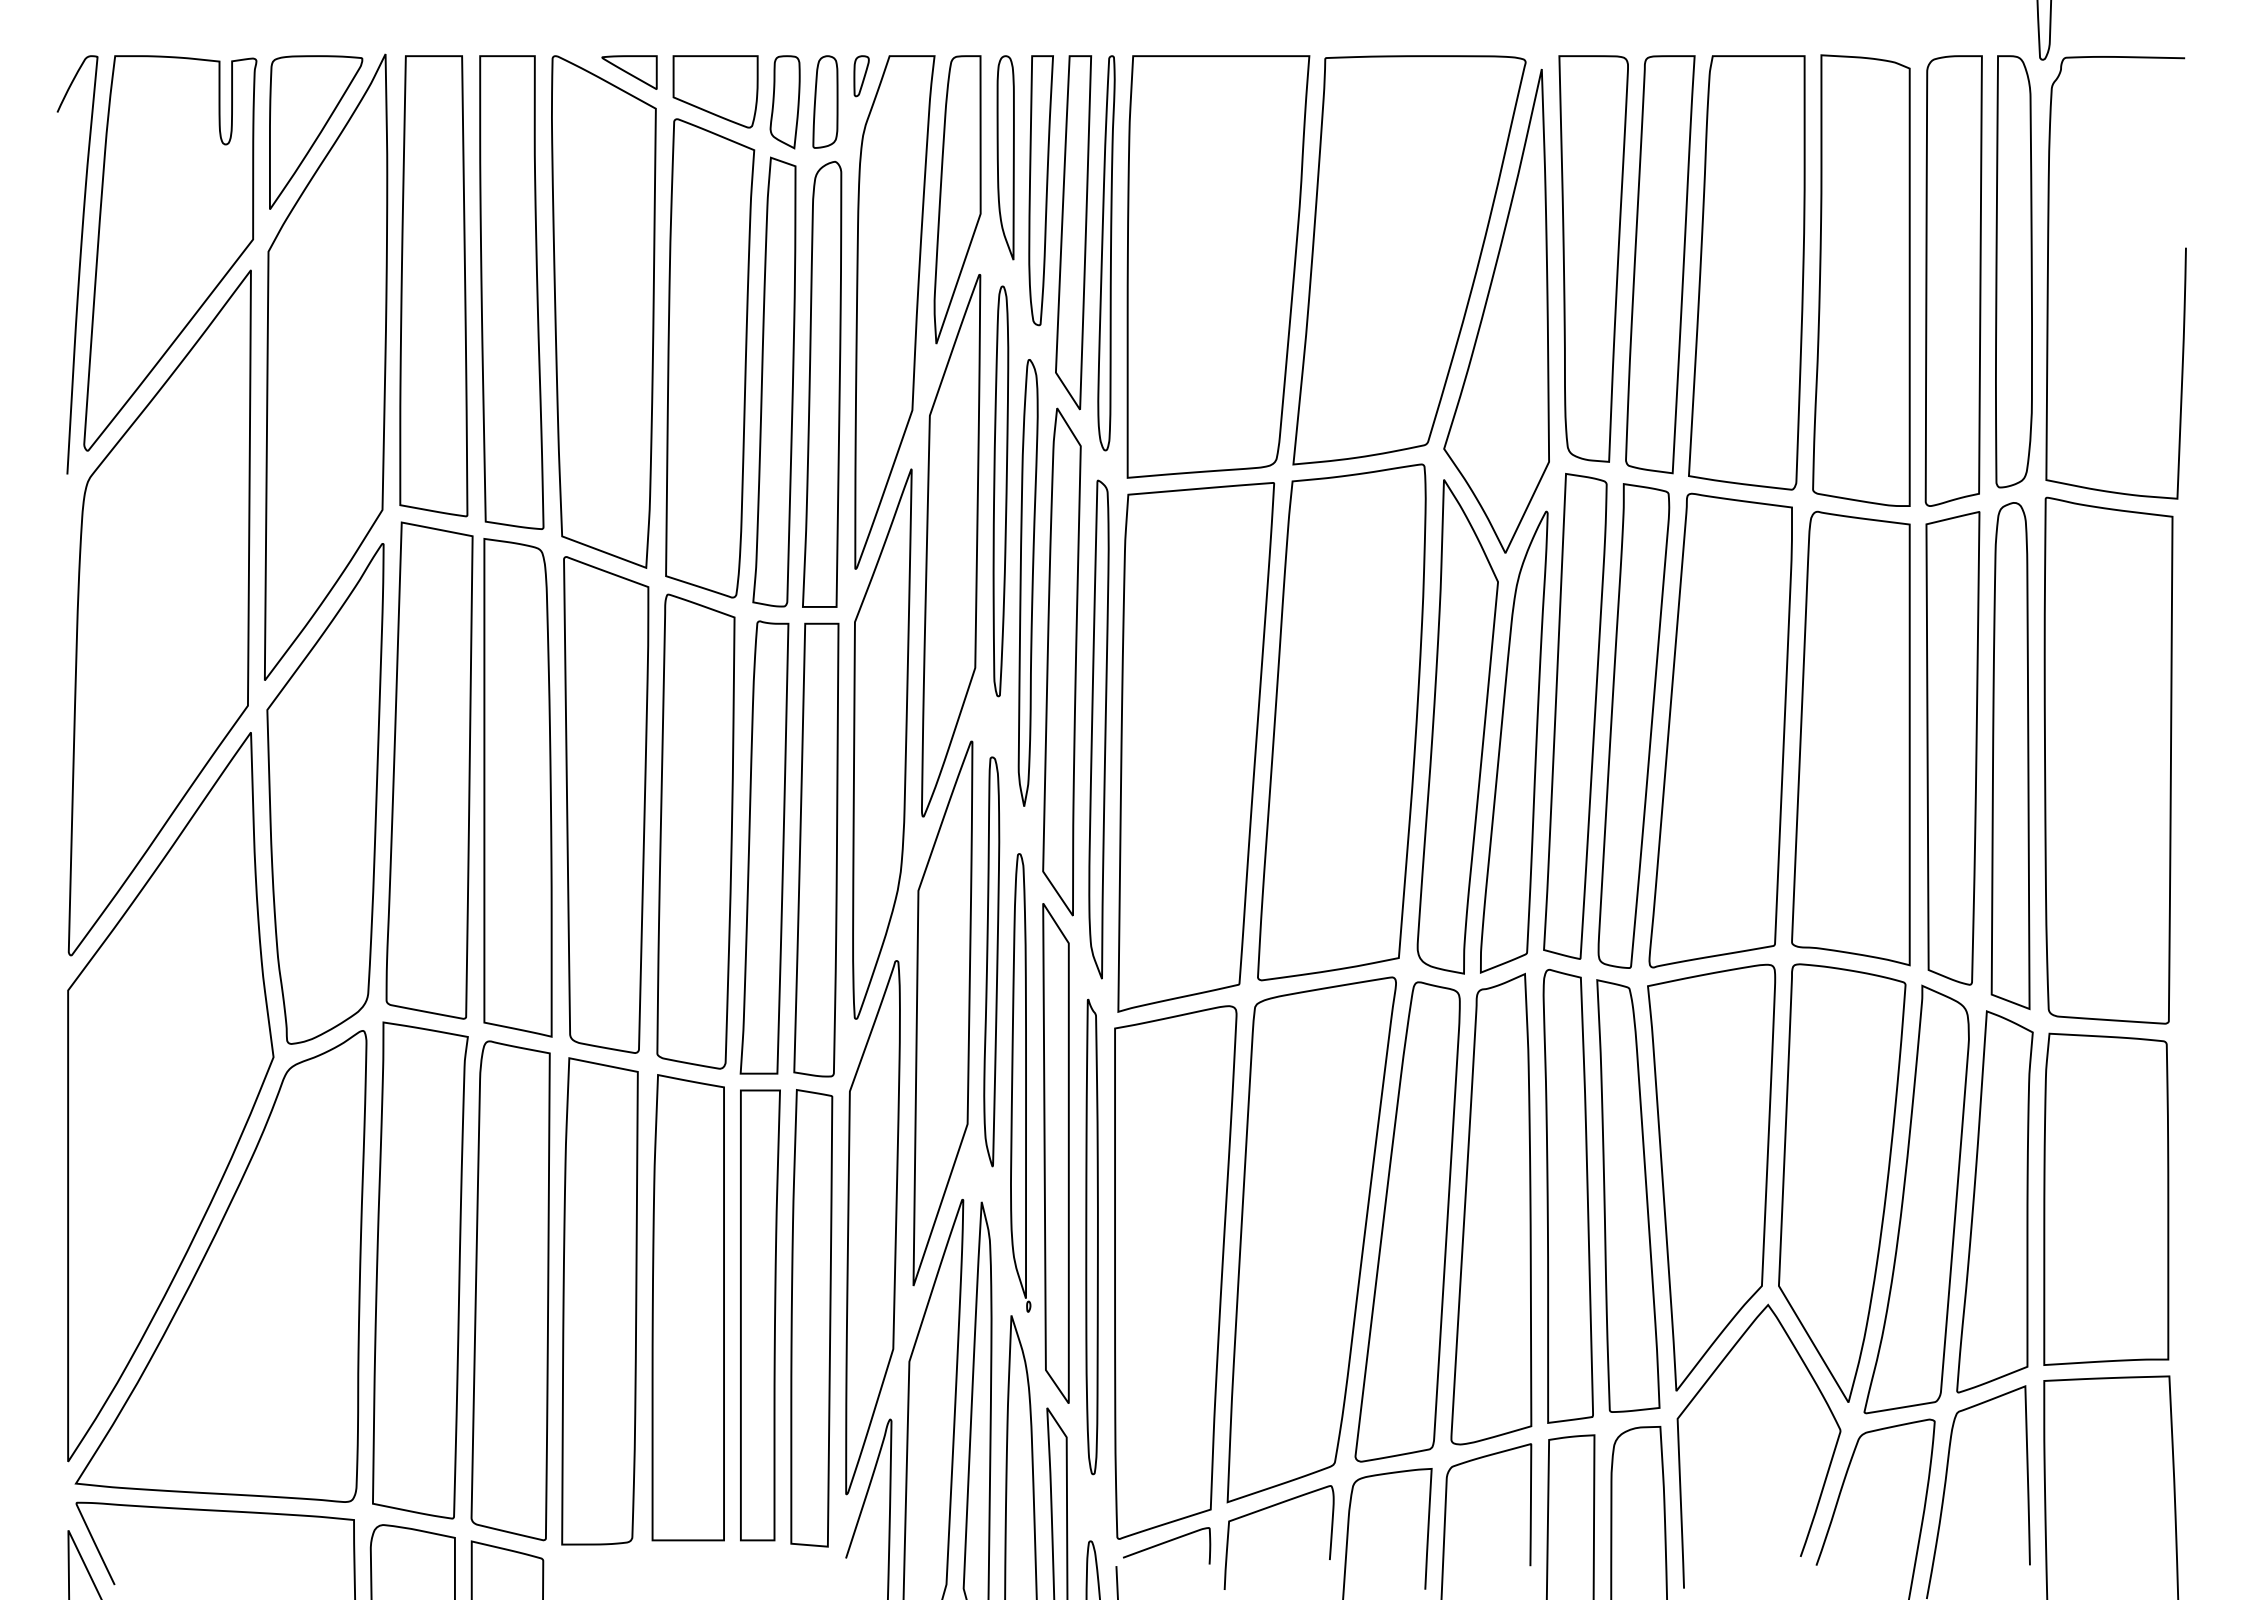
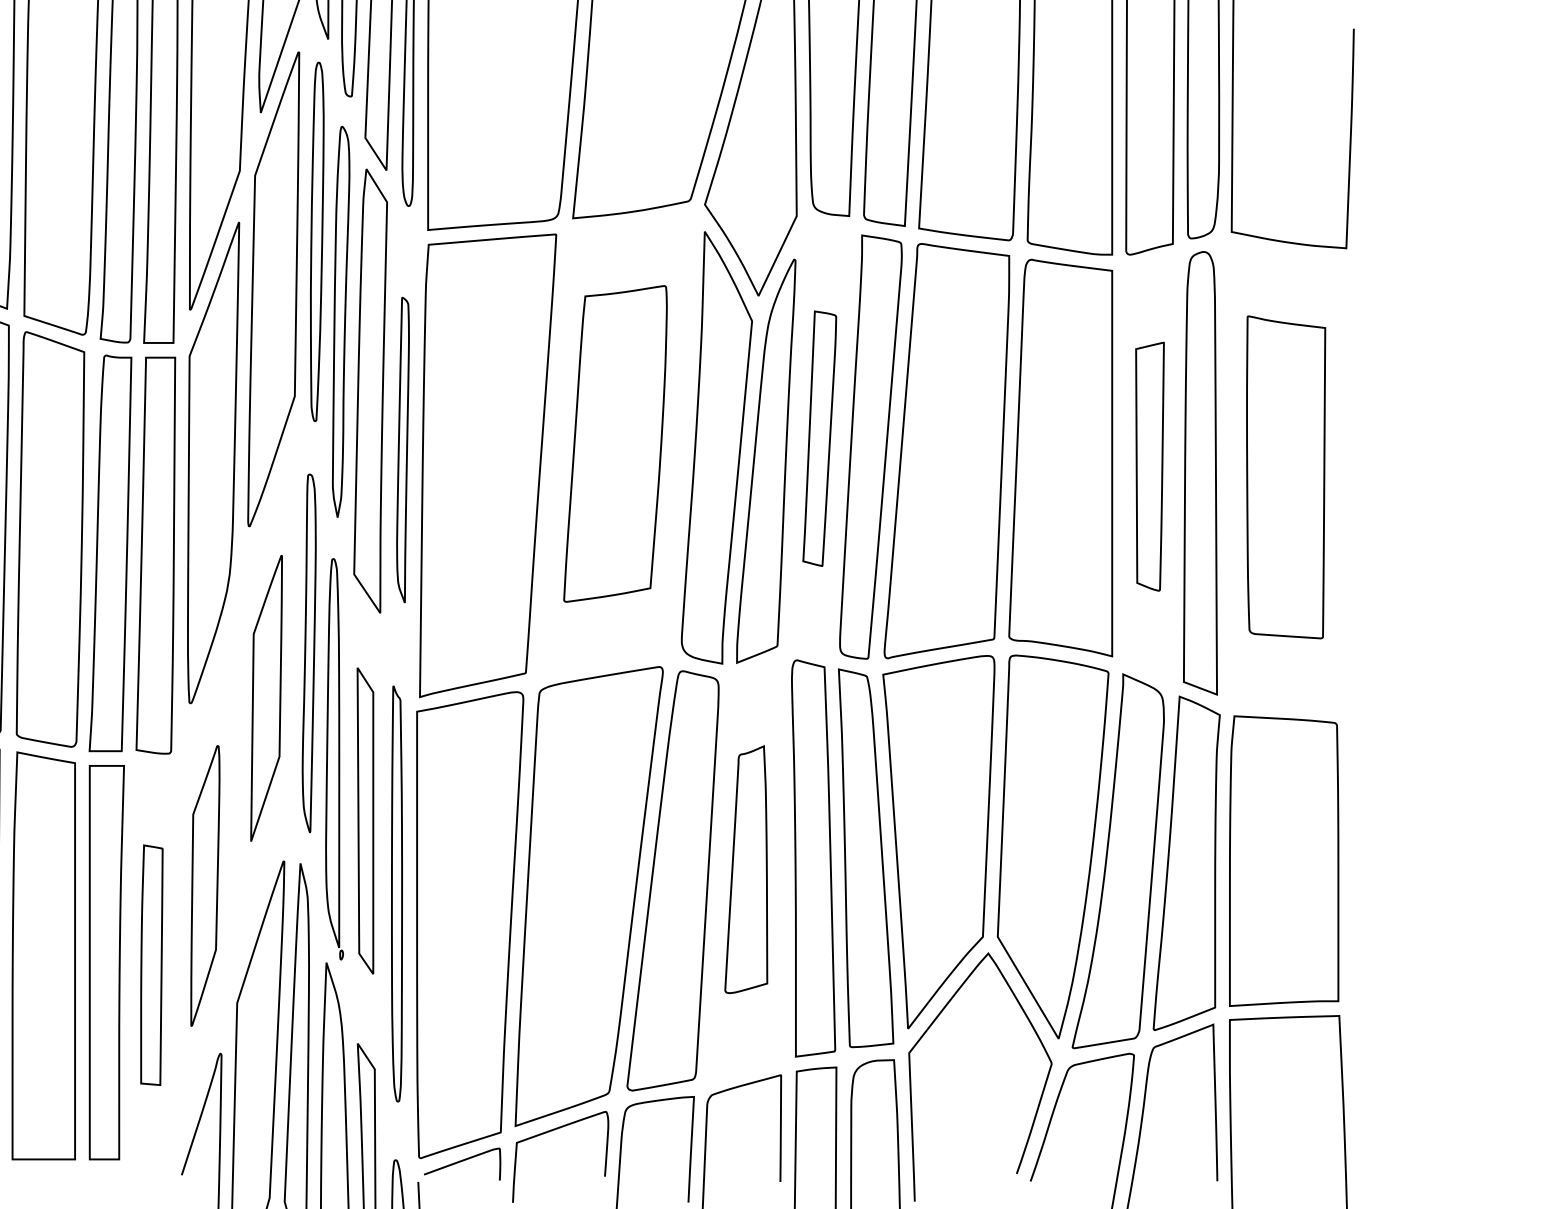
part: (1575, 716) -> (819, 438), size x0.6
part: (1341, 722) -> (615, 444), size x0.7
part: (1098, 729) -> (402, 450), size x0.7
part: (1952, 748) -> (1149, 466), size x0.6
part: (2108, 760) -> (1286, 477), size x0.7
part: (942, 1013) -> (266, 698), size x0.6
part: (1055, 1153) -> (365, 821), size x0.7
part: (1491, 1208) -> (746, 869), size x0.6
part: (872, 1227) -> (204, 885), size x0.6
part: (811, 1318) -> (151, 965), size x0.6

